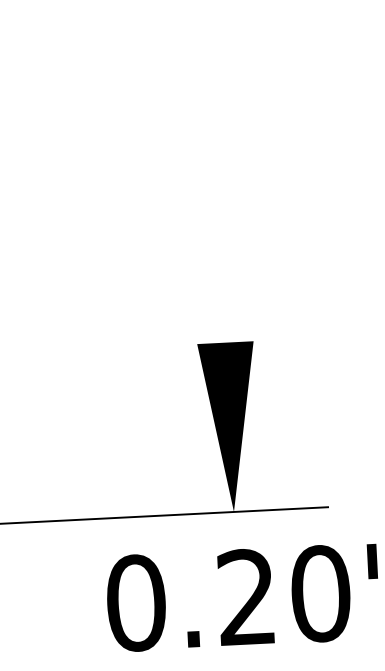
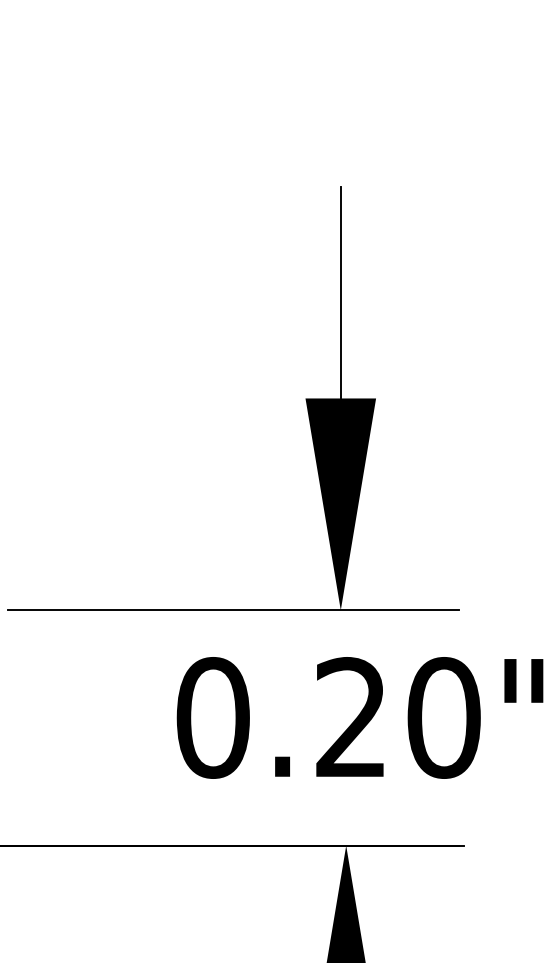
line: (220, 257) -> (340, 292), added

